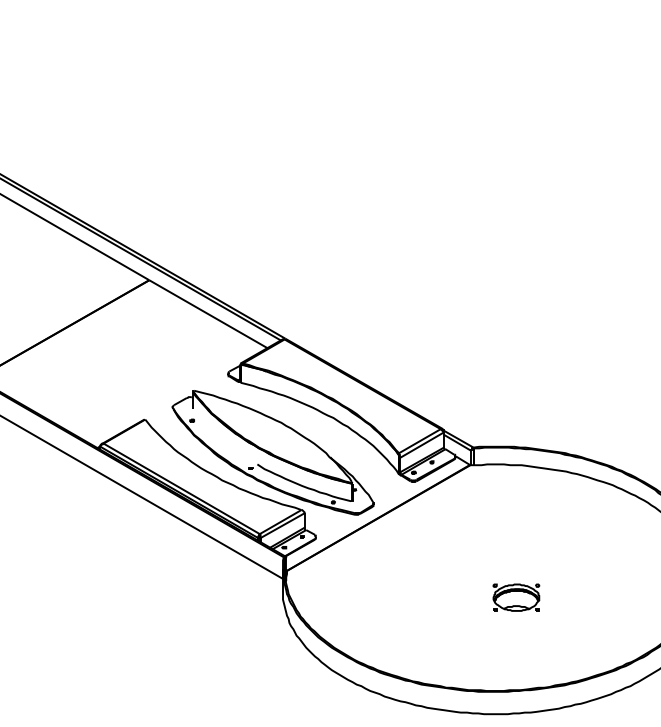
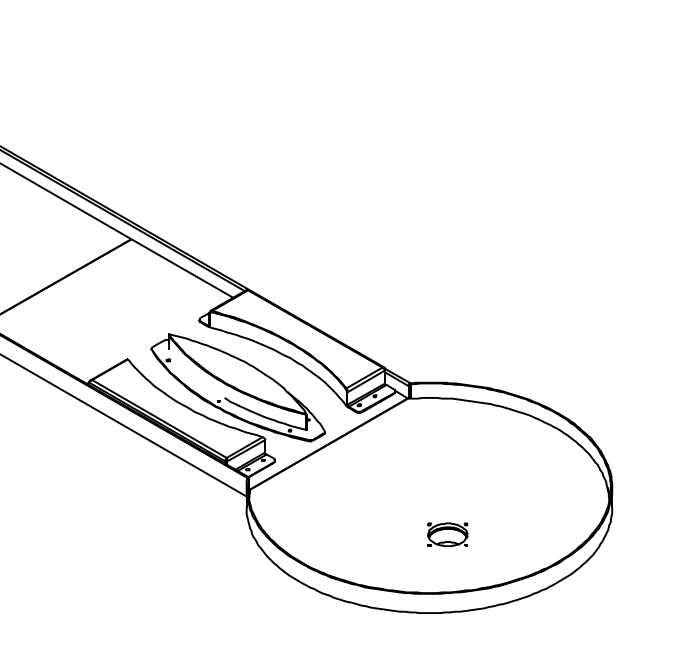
part: (516, 597) -> (447, 534), moved

